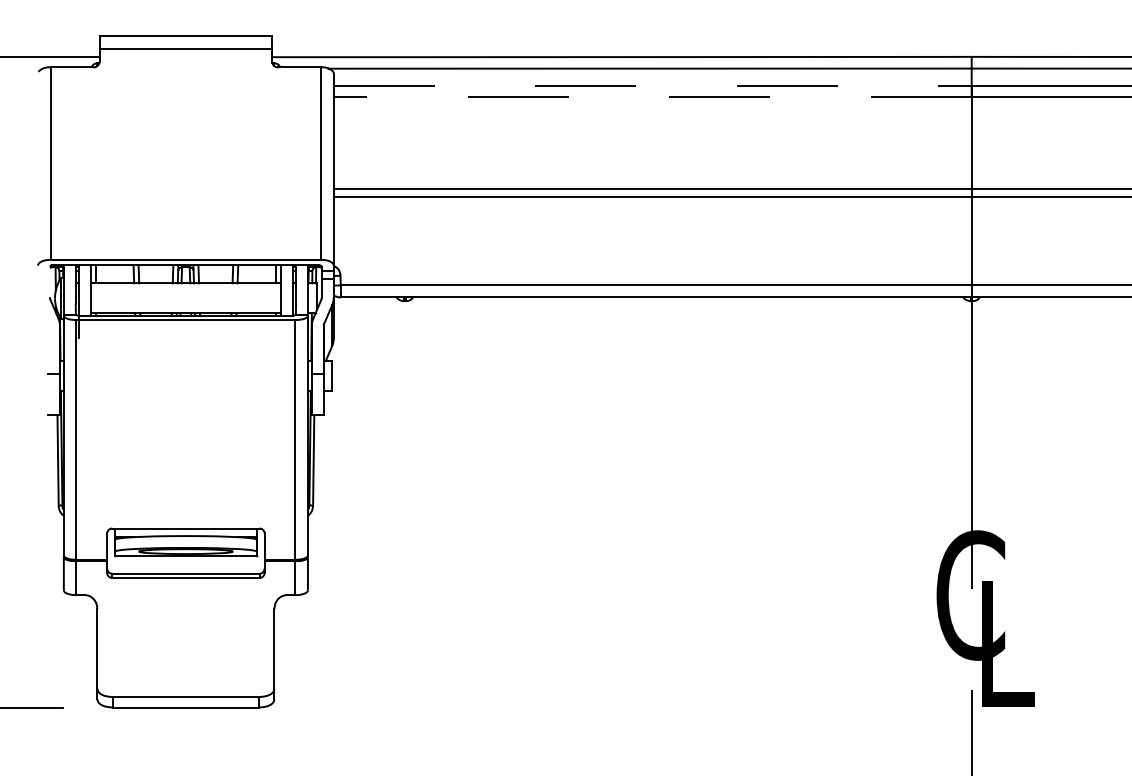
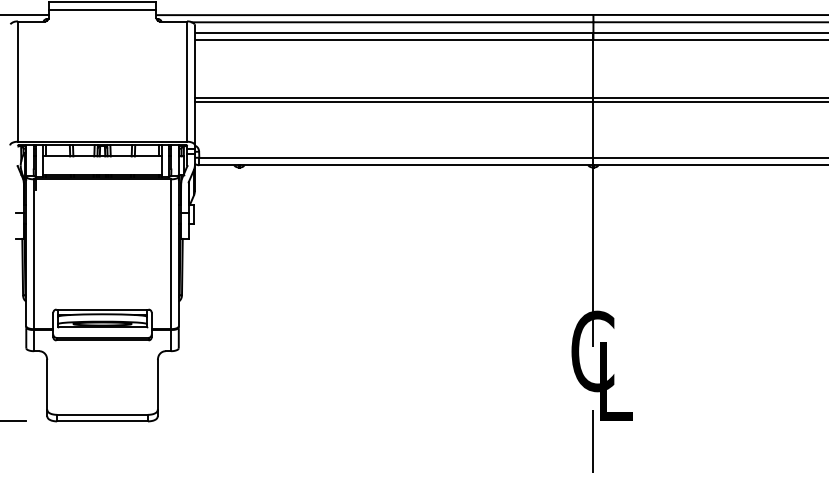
line: (653, 86) -> (394, 33), dashed -> solid
line: (651, 97) -> (393, 40), dashed -> solid

